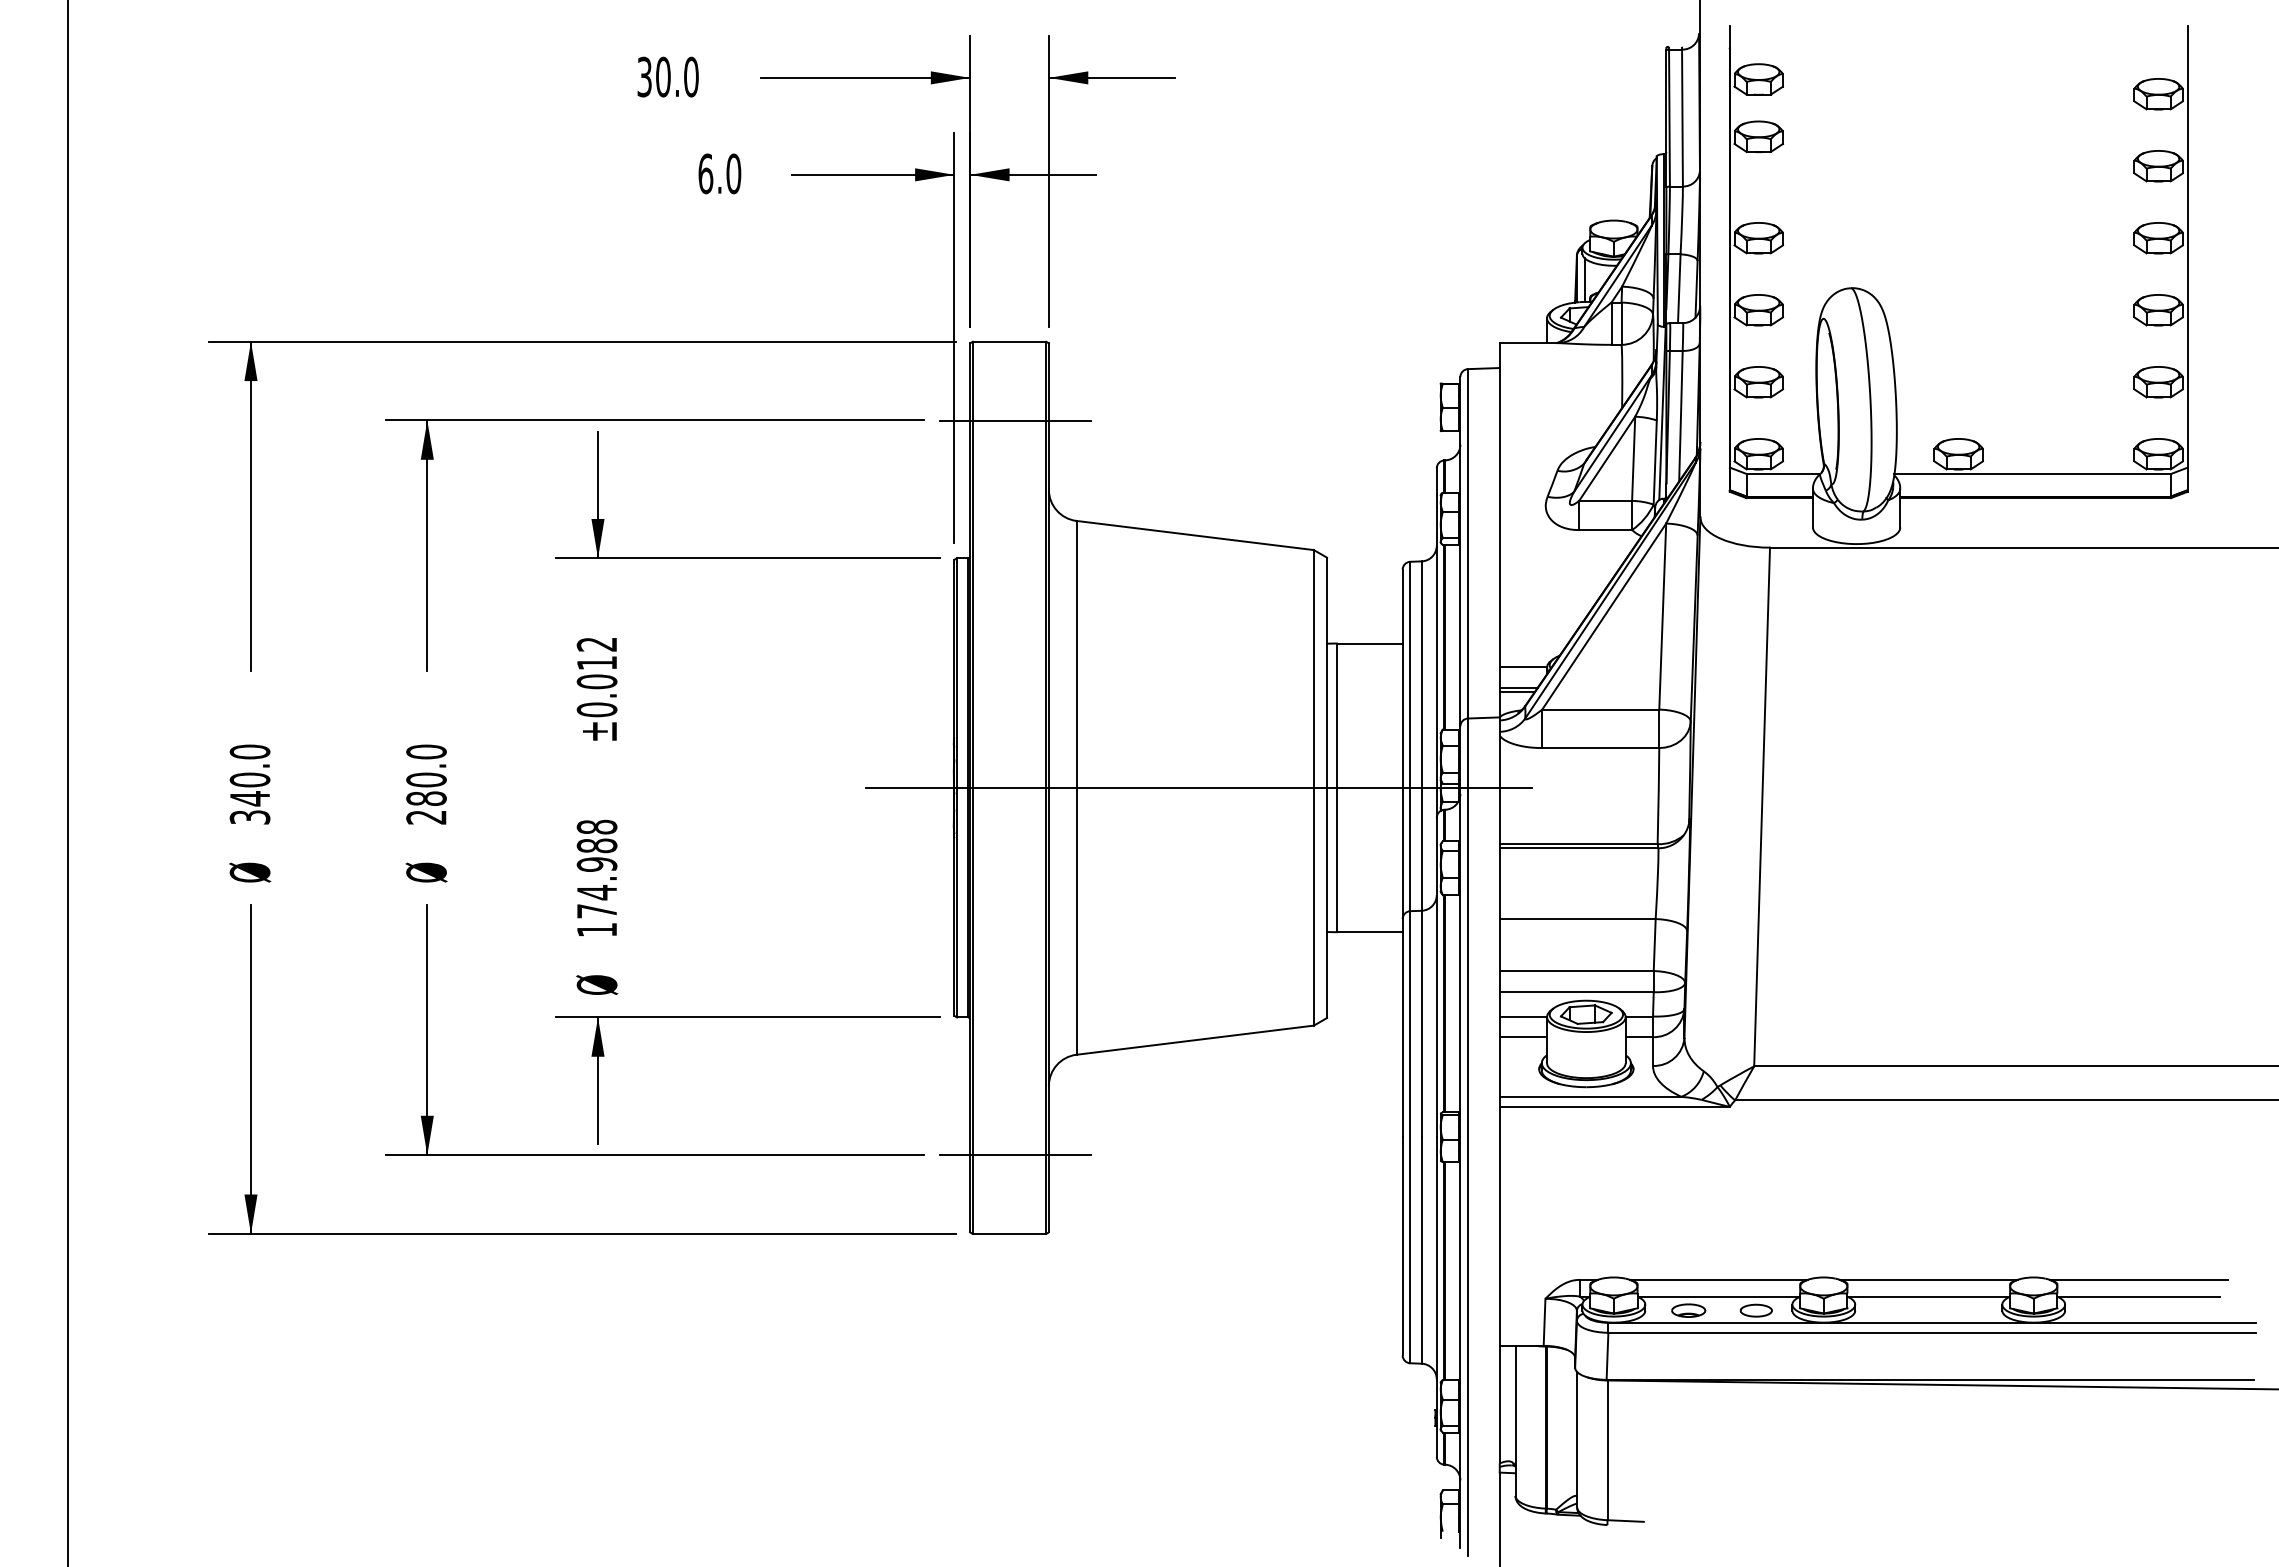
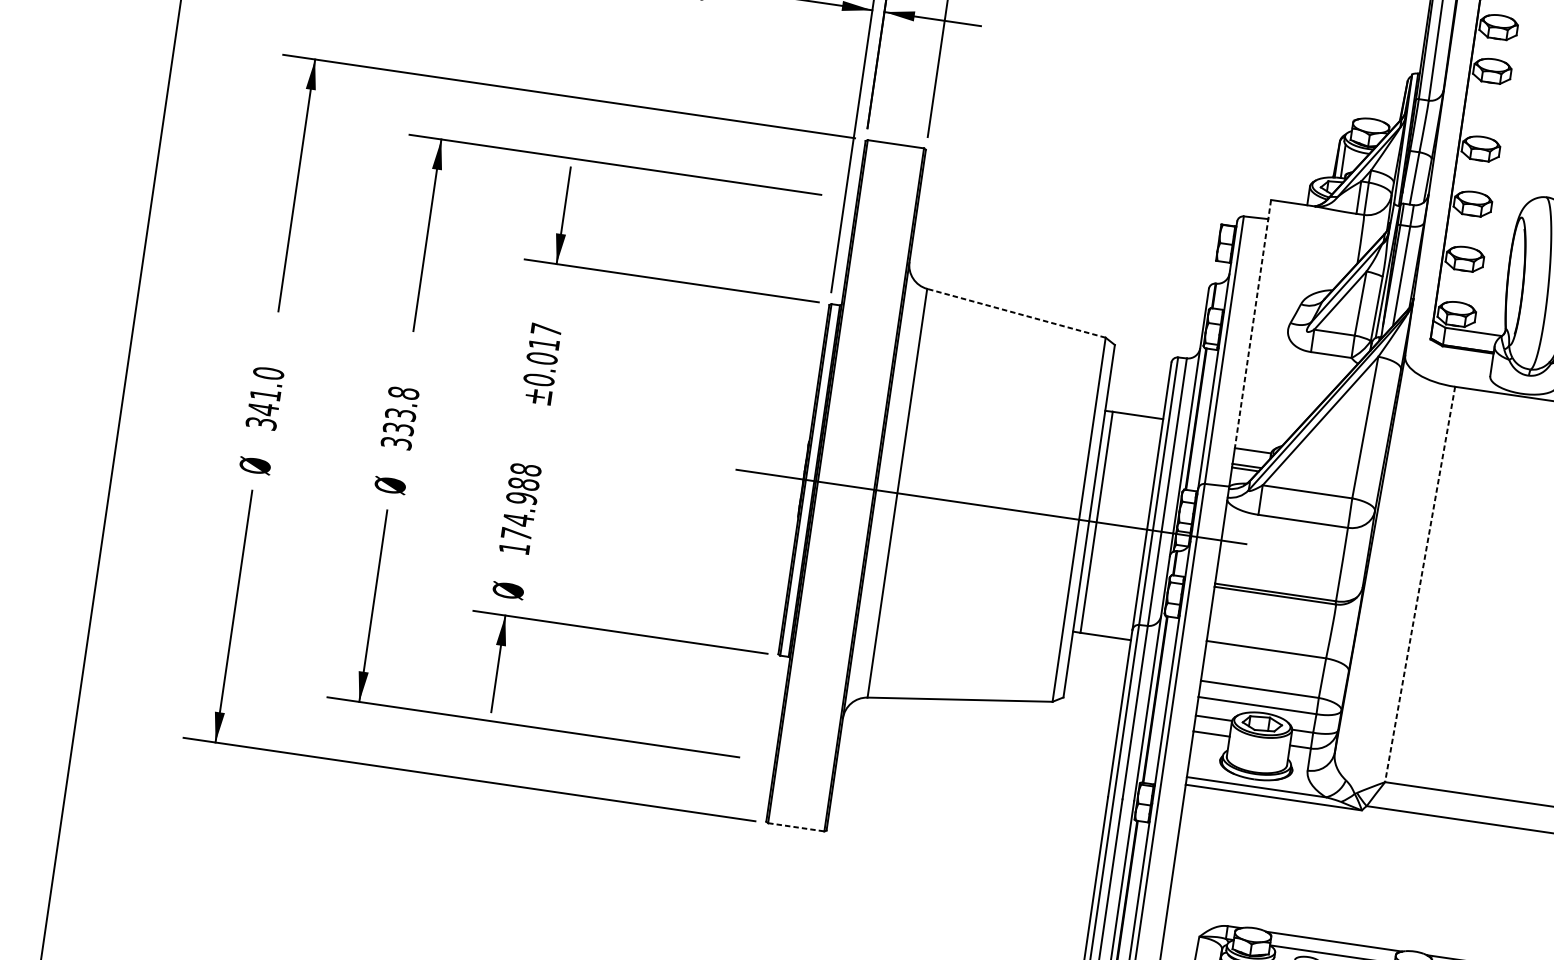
line: (1015, 420) -> (891, 205), removed
line: (1499, 505) -> (1252, 324), solid -> dashed
line: (1195, 535) -> (1016, 313), solid -> dashed
text: (596, 644) -> (545, 329), ±0.012 -> ±0.017
text: (249, 779) -> (265, 394), 340.0 -> 341.0
text: (426, 784) -> (400, 418), 280.0 -> 333.8
line: (1762, 807) -> (1420, 584), solid -> dashed
line: (1015, 1155) -> (809, 767), removed
line: (1009, 1233) -> (796, 826), solid -> dashed

